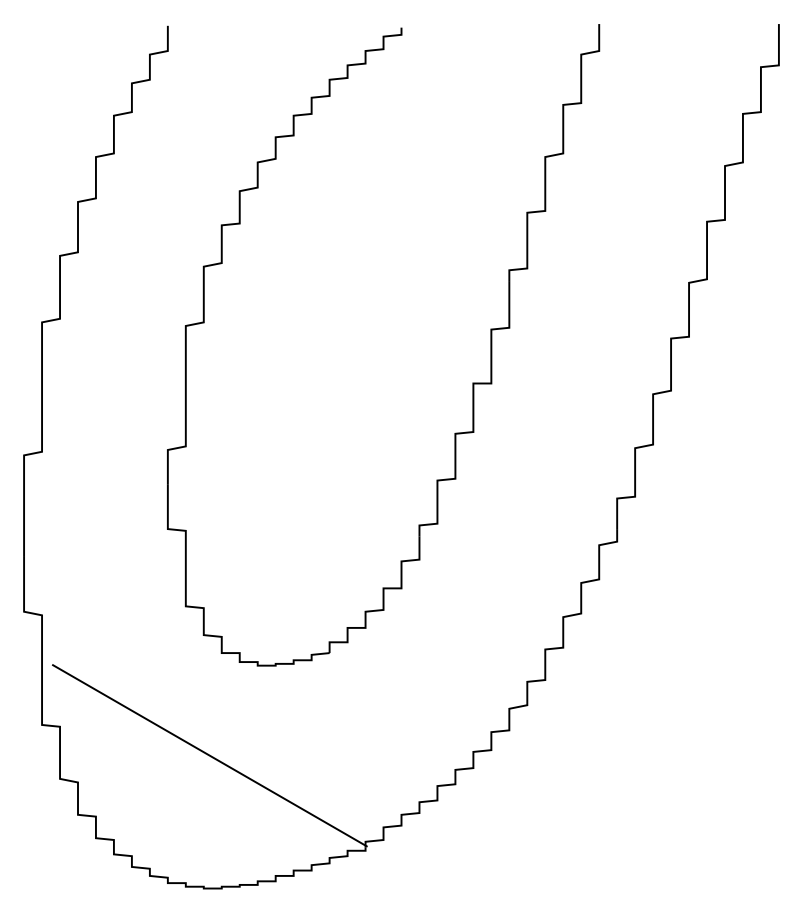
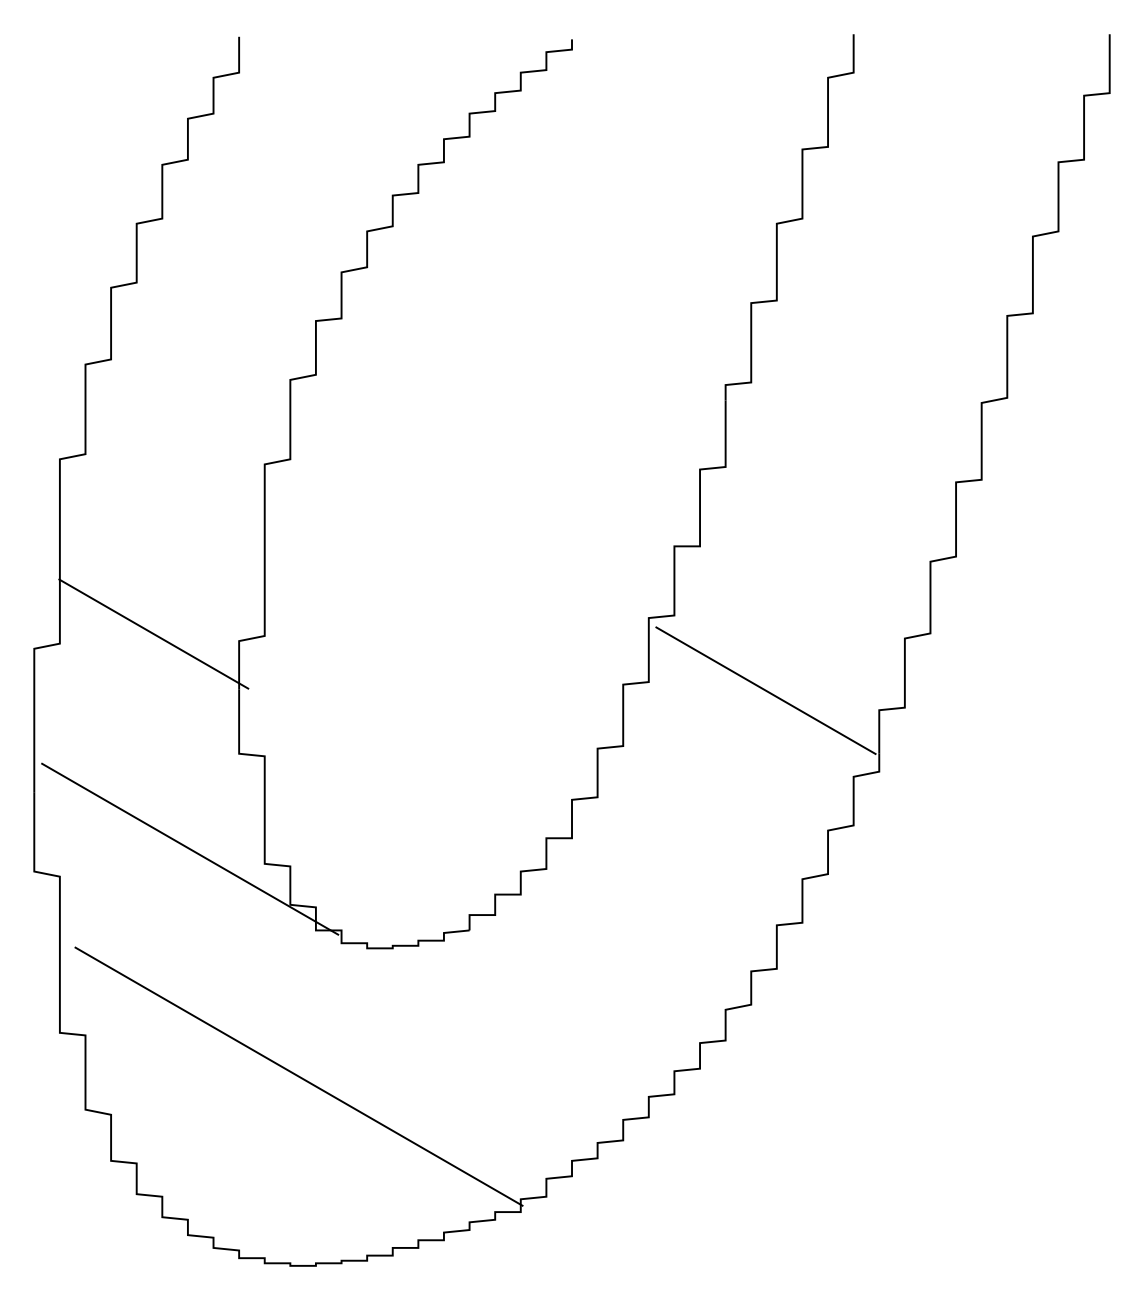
line: (107, 444) -> (153, 633), added
line: (537, 484) -> (765, 690), added
line: (133, 596) -> (190, 849), added

